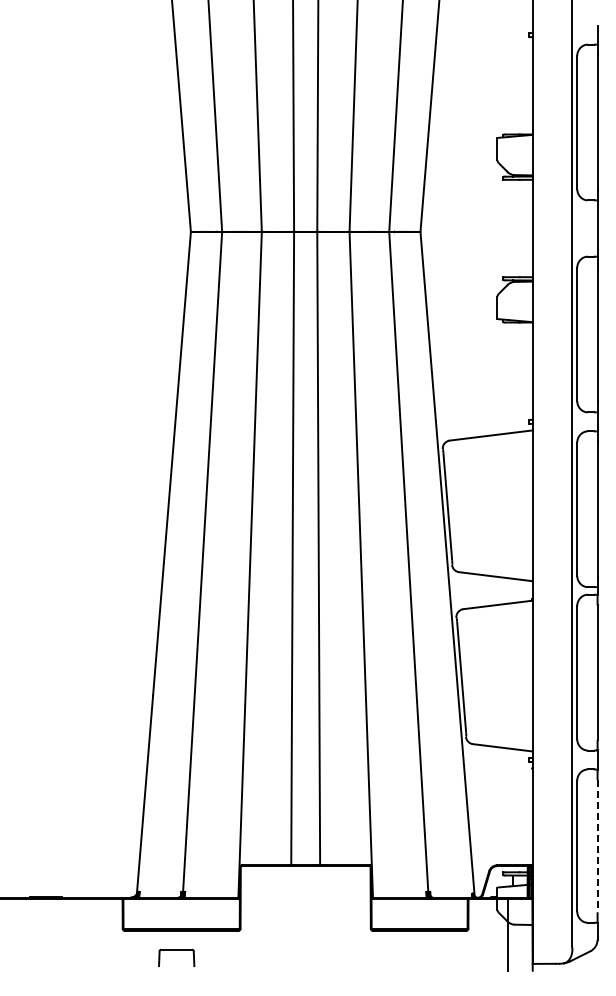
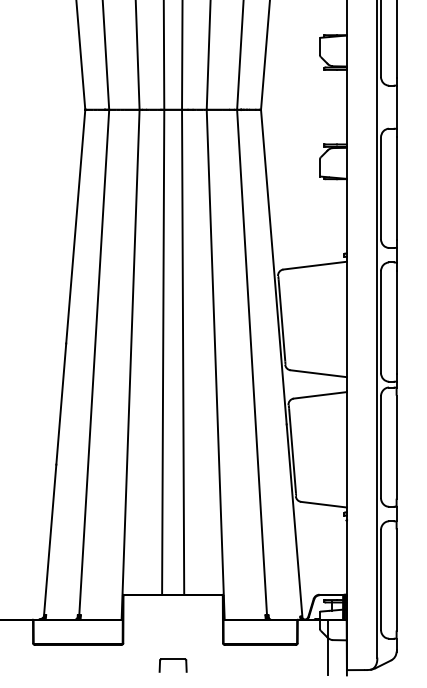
line: (597, 846) -> (396, 580), dashed -> solid
part: (176, 950) -> (173, 659), moved

